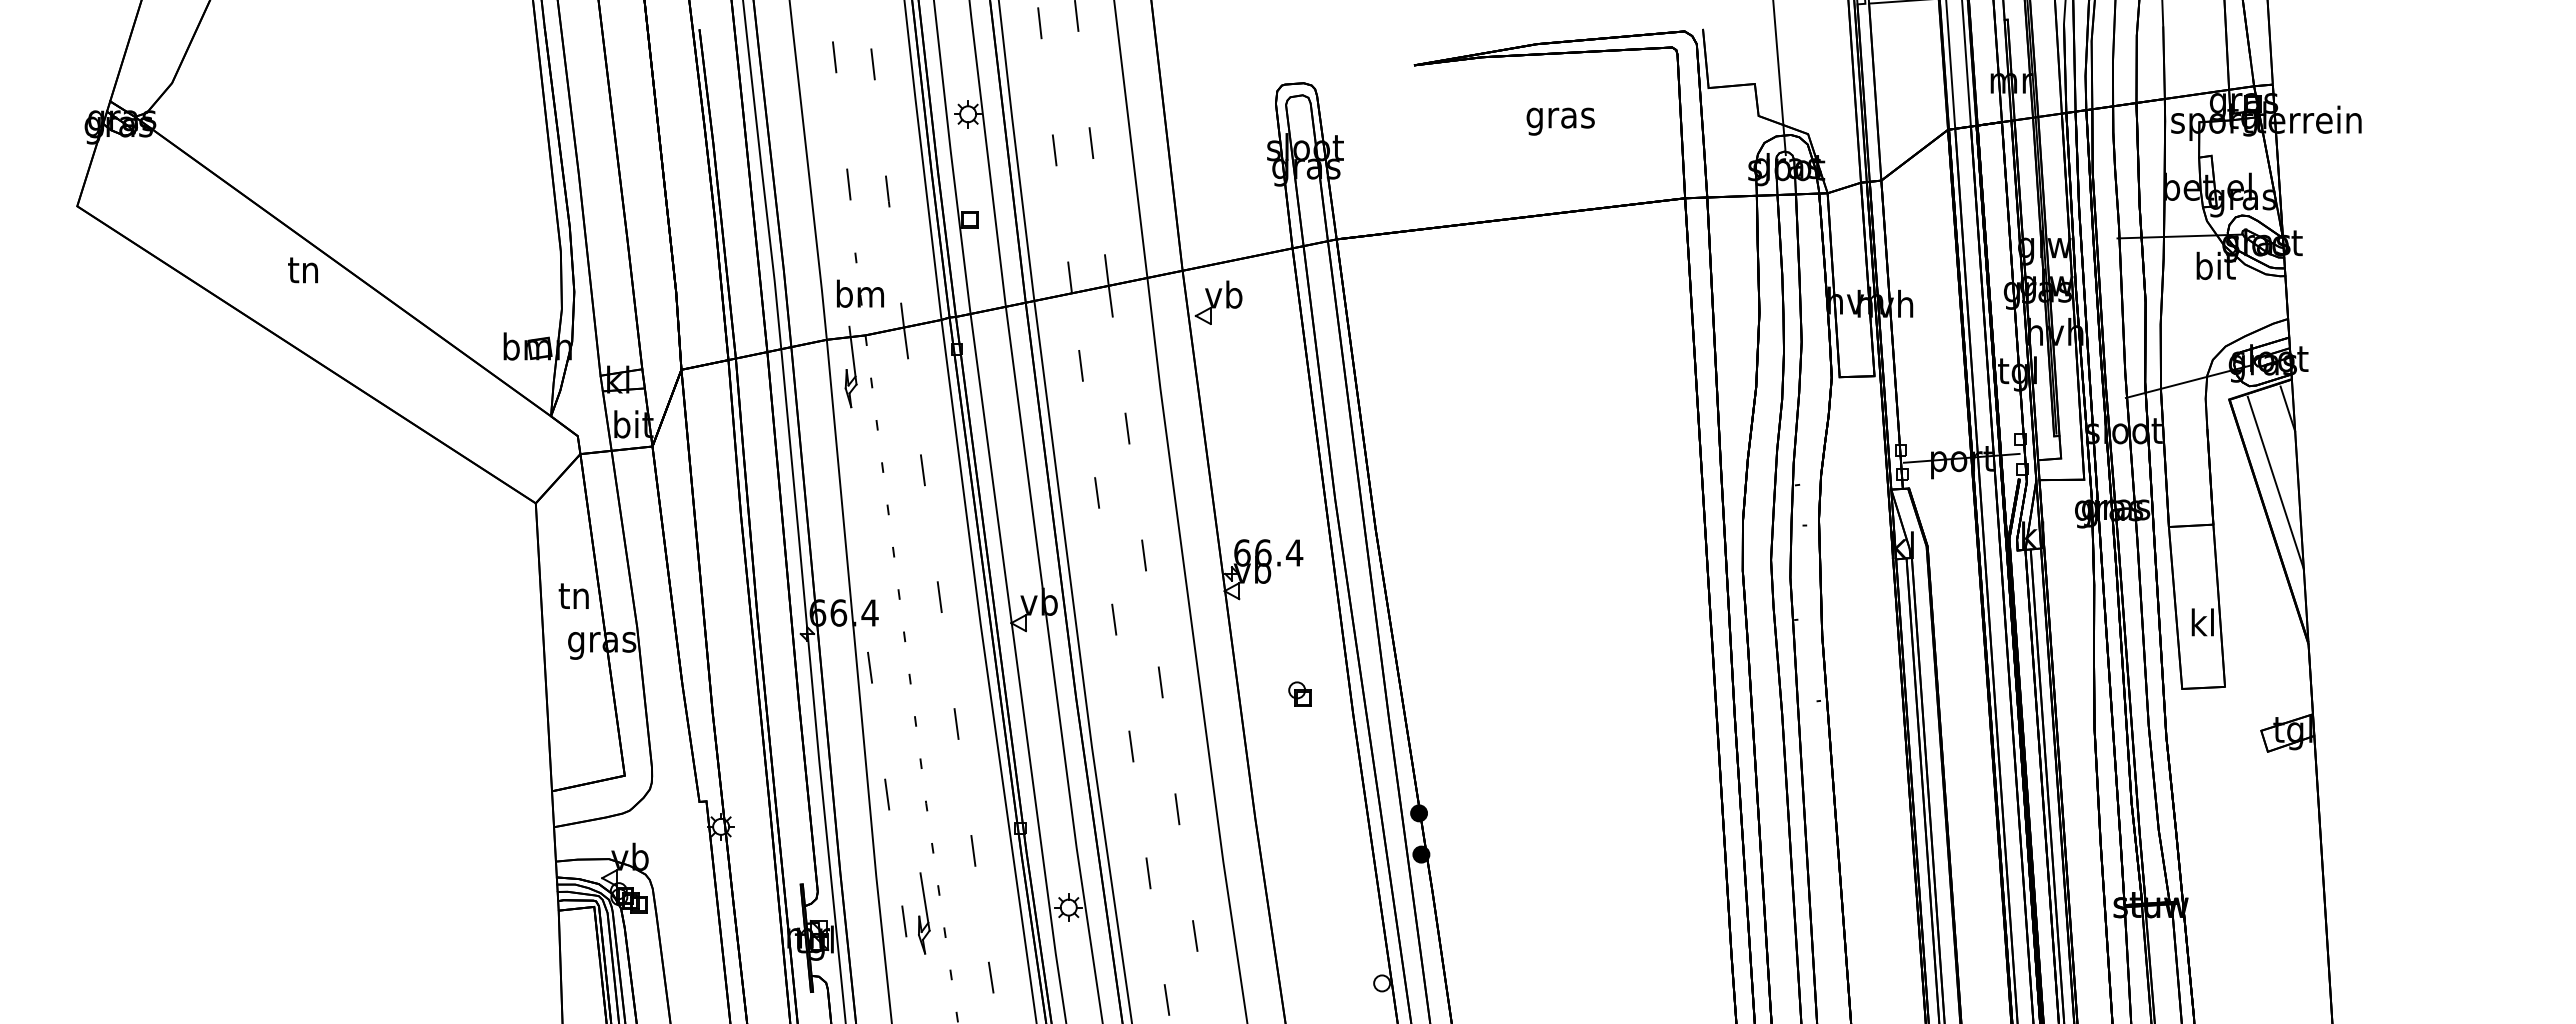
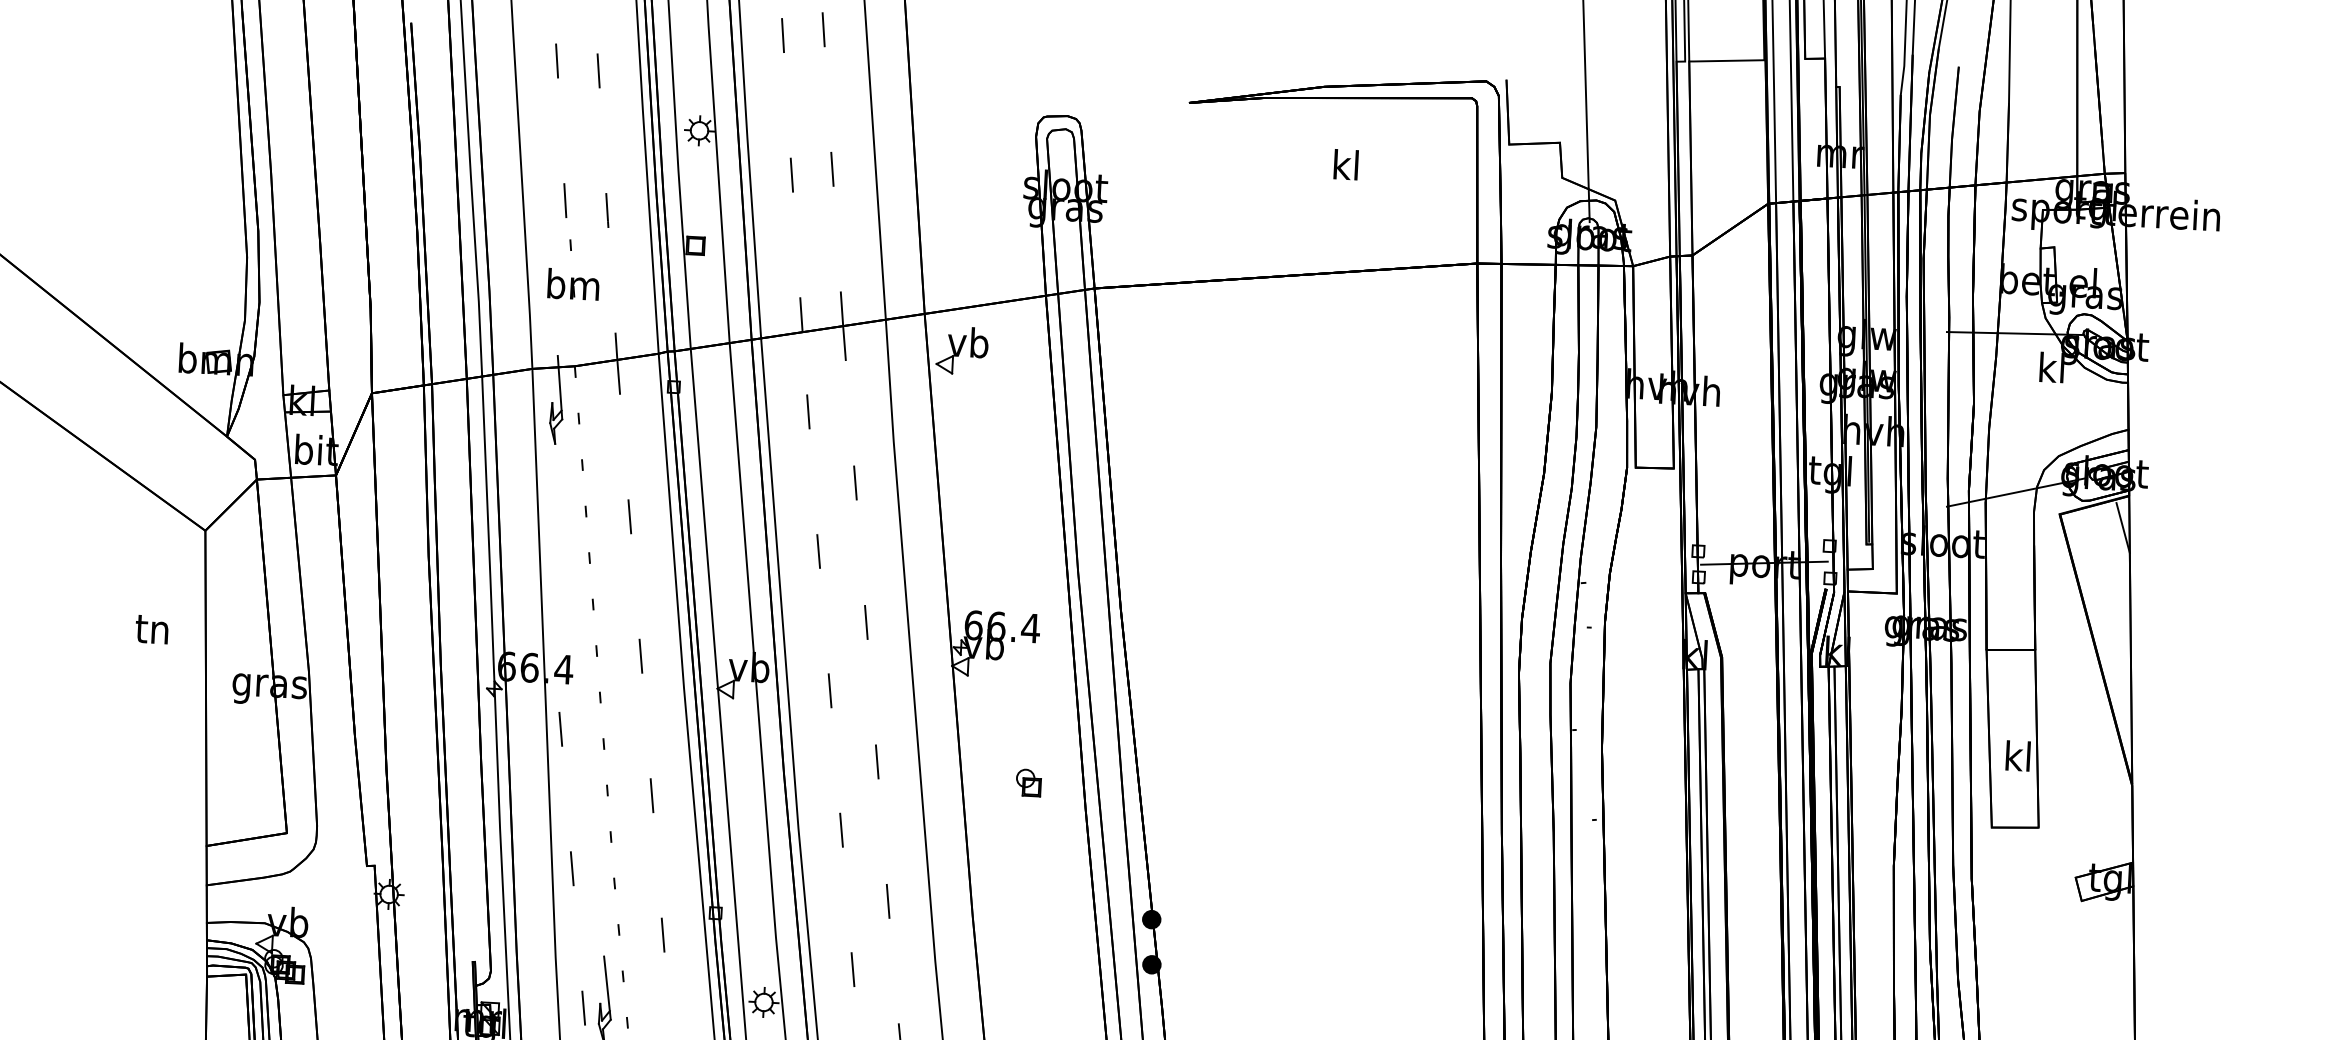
text: (1560, 117) -> (1345, 168), gras -> kl
text: (2215, 265) -> (2052, 367), bit -> kl
part: (860, 287) -> (574, 277), moved
line: (2275, 482) -> (2105, 607), removed
text: (573, 595) -> (151, 628), moved

